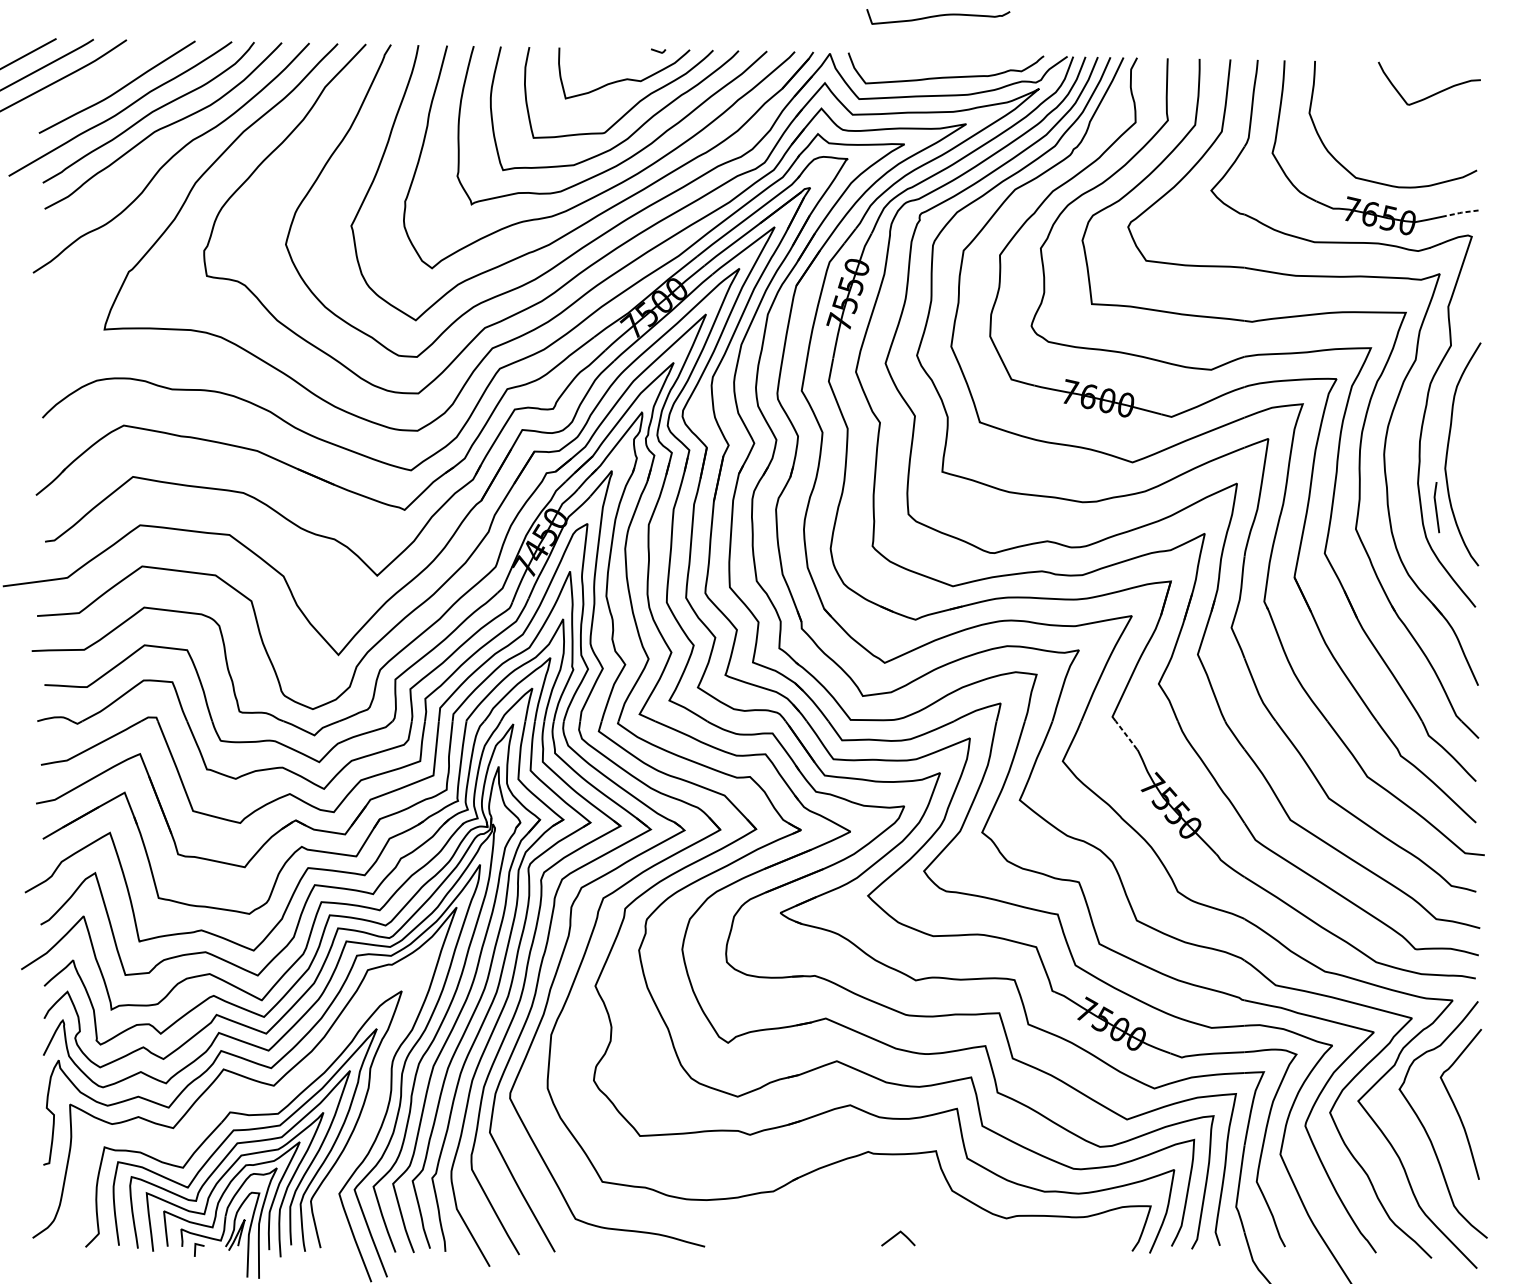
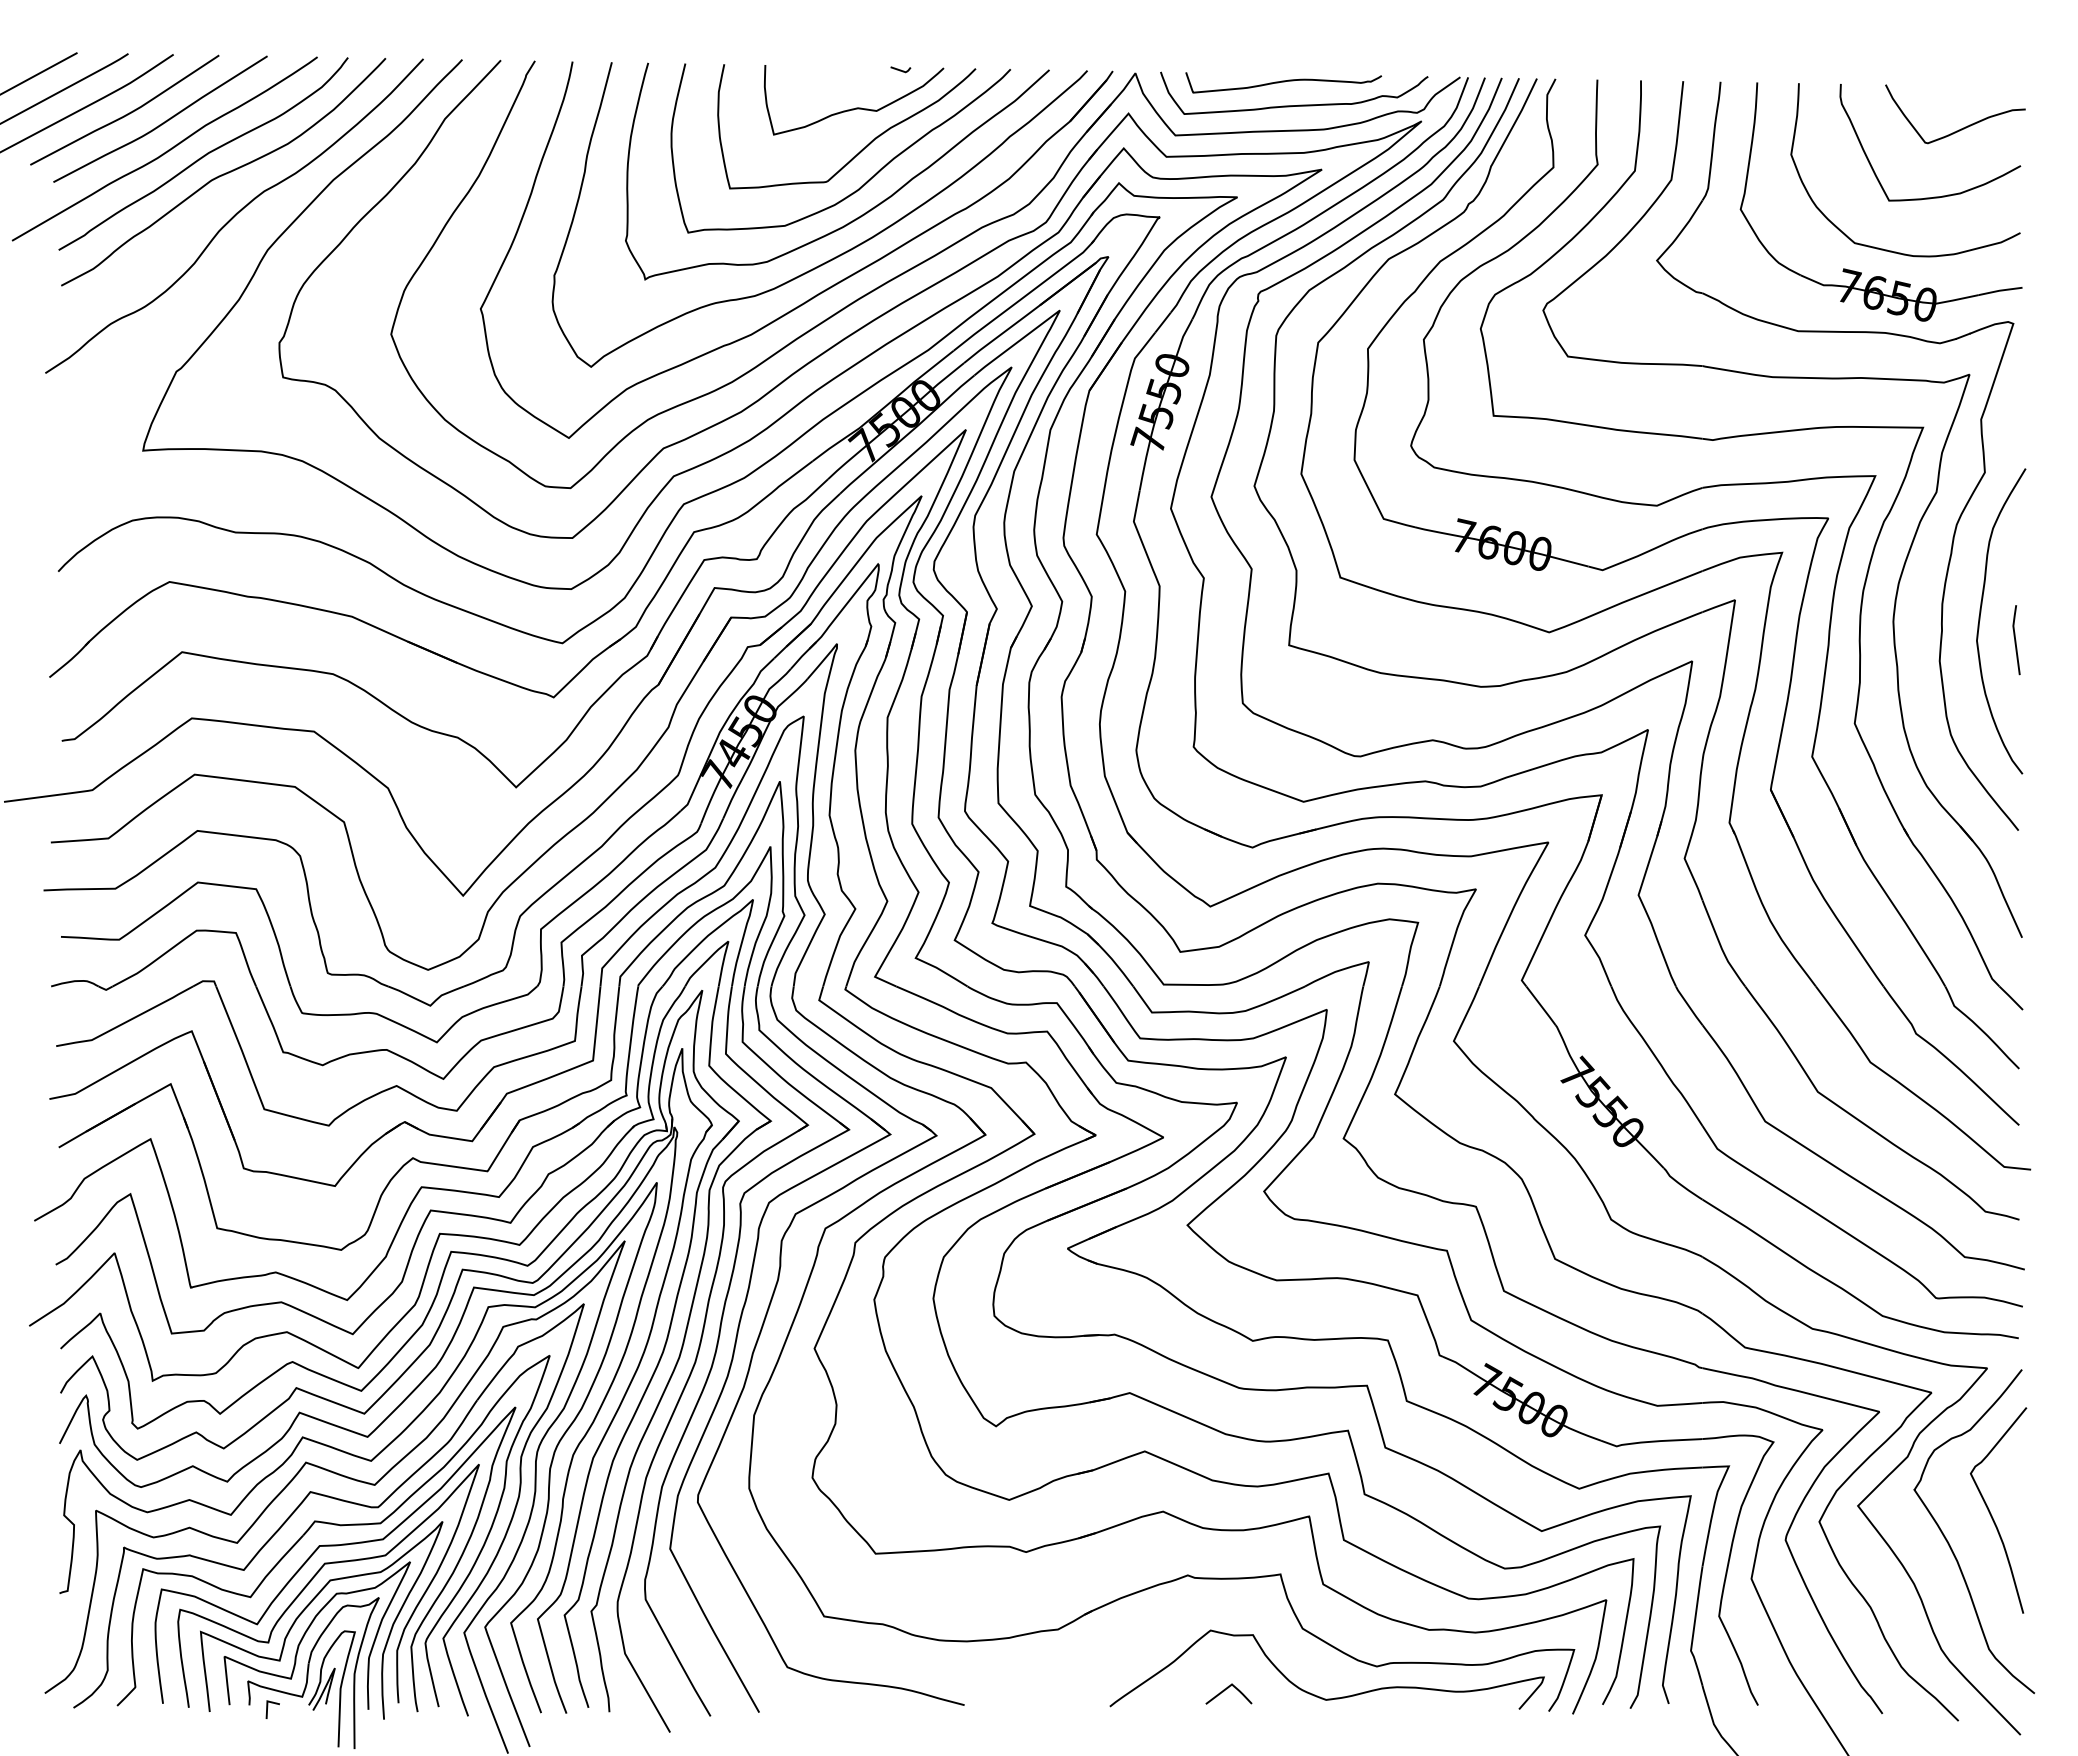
curve: (938, 16) -> (1283, 82), moved
curve: (93, 83) -> (127, 113), added
curve: (1414, 143) -> (1934, 196), added
line: (1461, 212) -> (1999, 290), dashed -> solid
line: (1436, 507) -> (2016, 640), moved
line: (1126, 735) -> (1541, 1006), dashed -> solid
part: (241, 1095) -> (330, 1498), added
curve: (961, 1238) -> (1315, 1694), added

